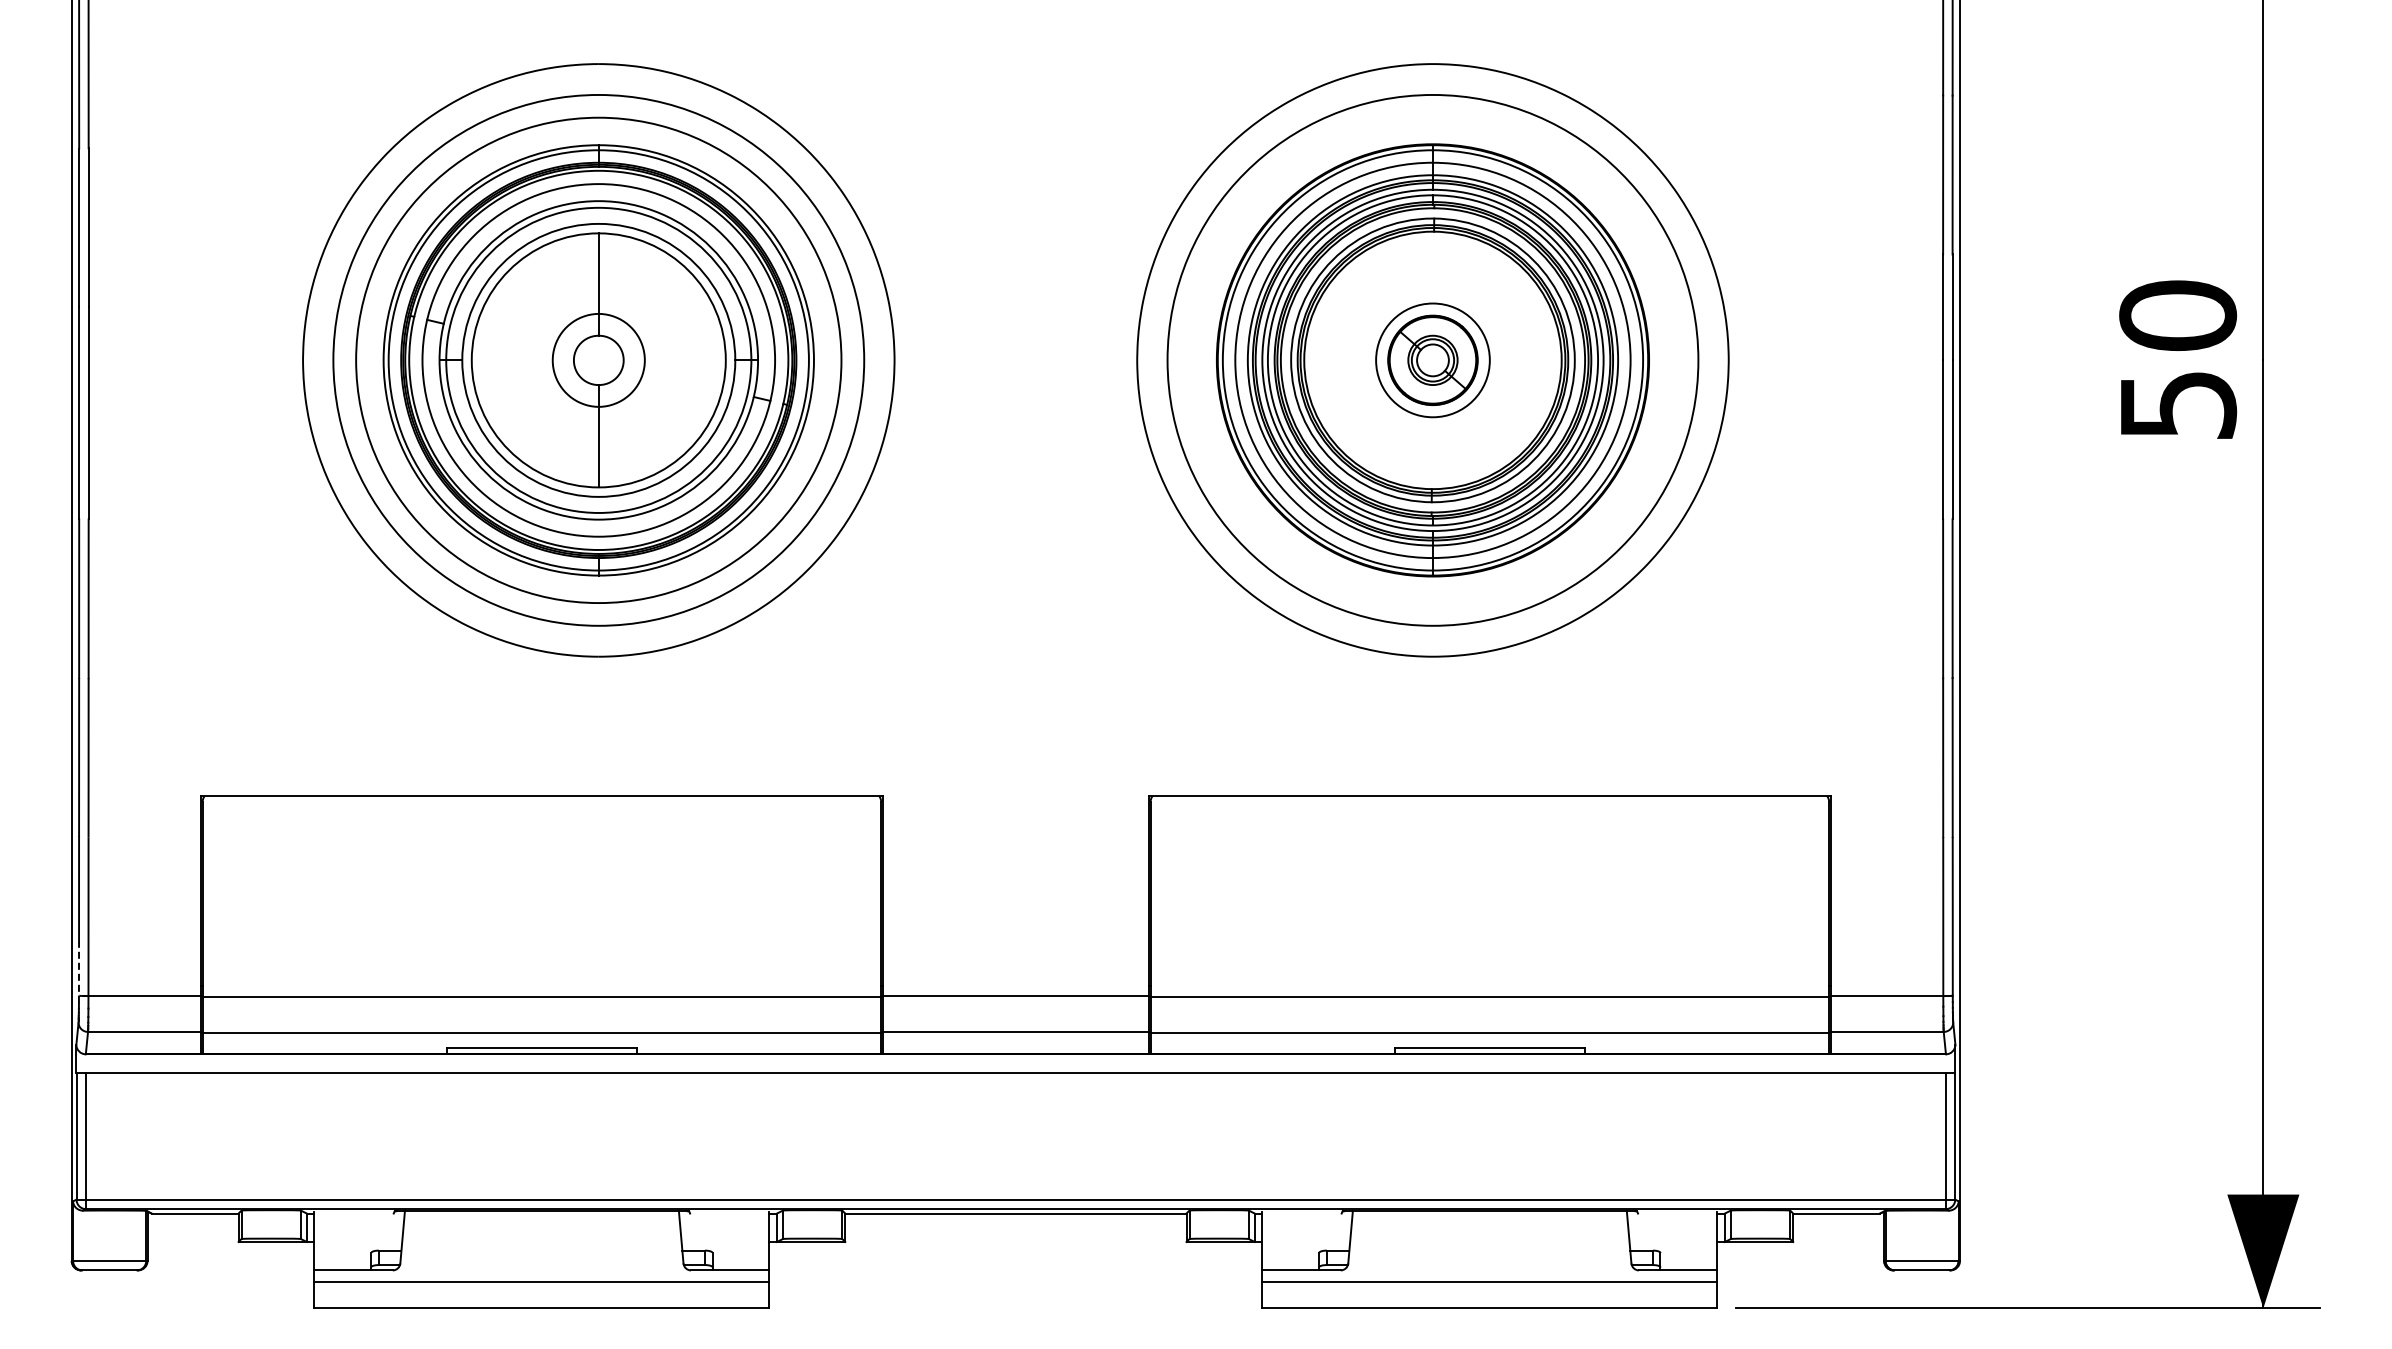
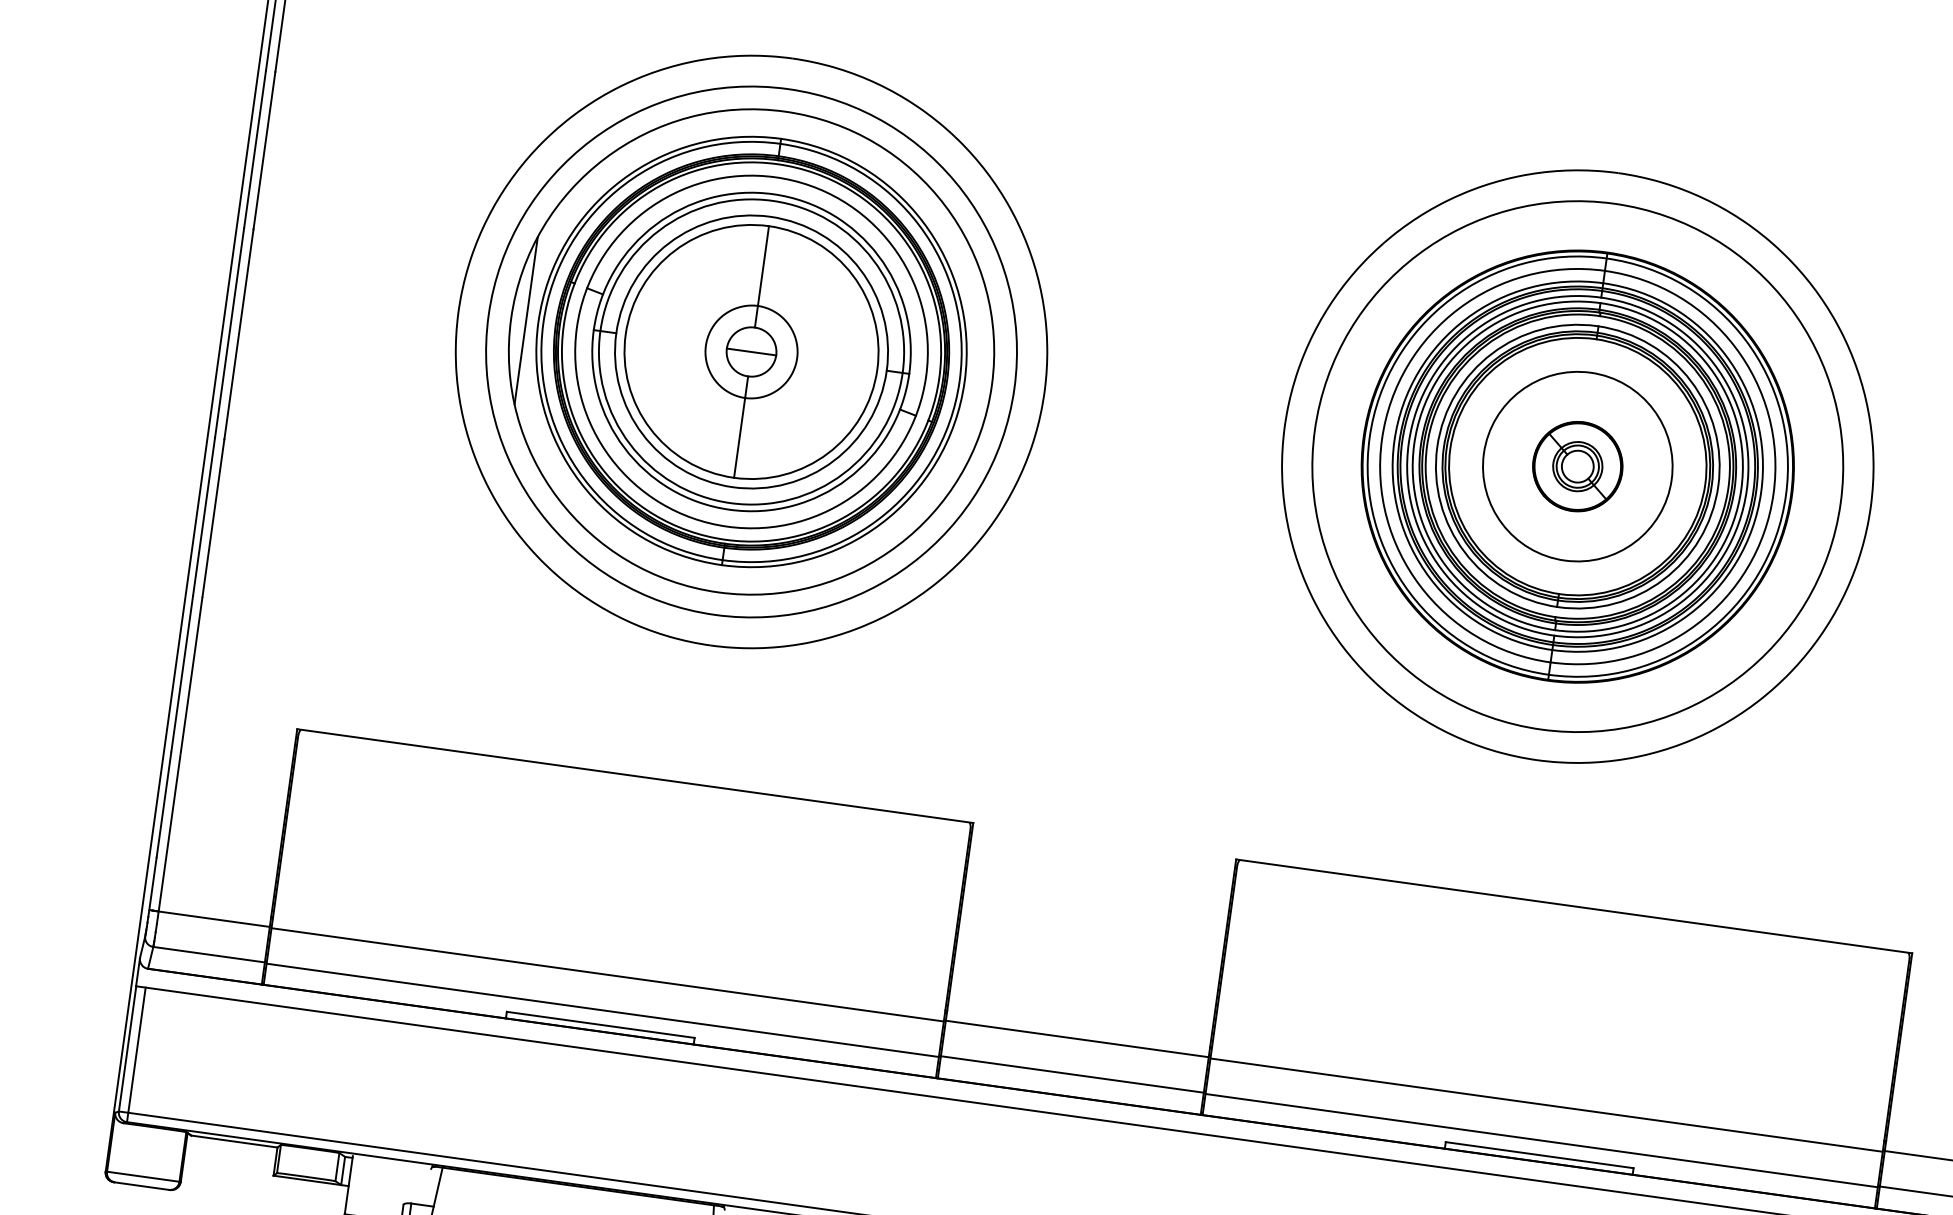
line: (371, 360) -> (526, 320), added
line: (598, 360) -> (751, 352), added
circle: (1432, 360) -> (1577, 466), size x1.67
line: (79, 972) -> (153, 886), dashed -> solid

